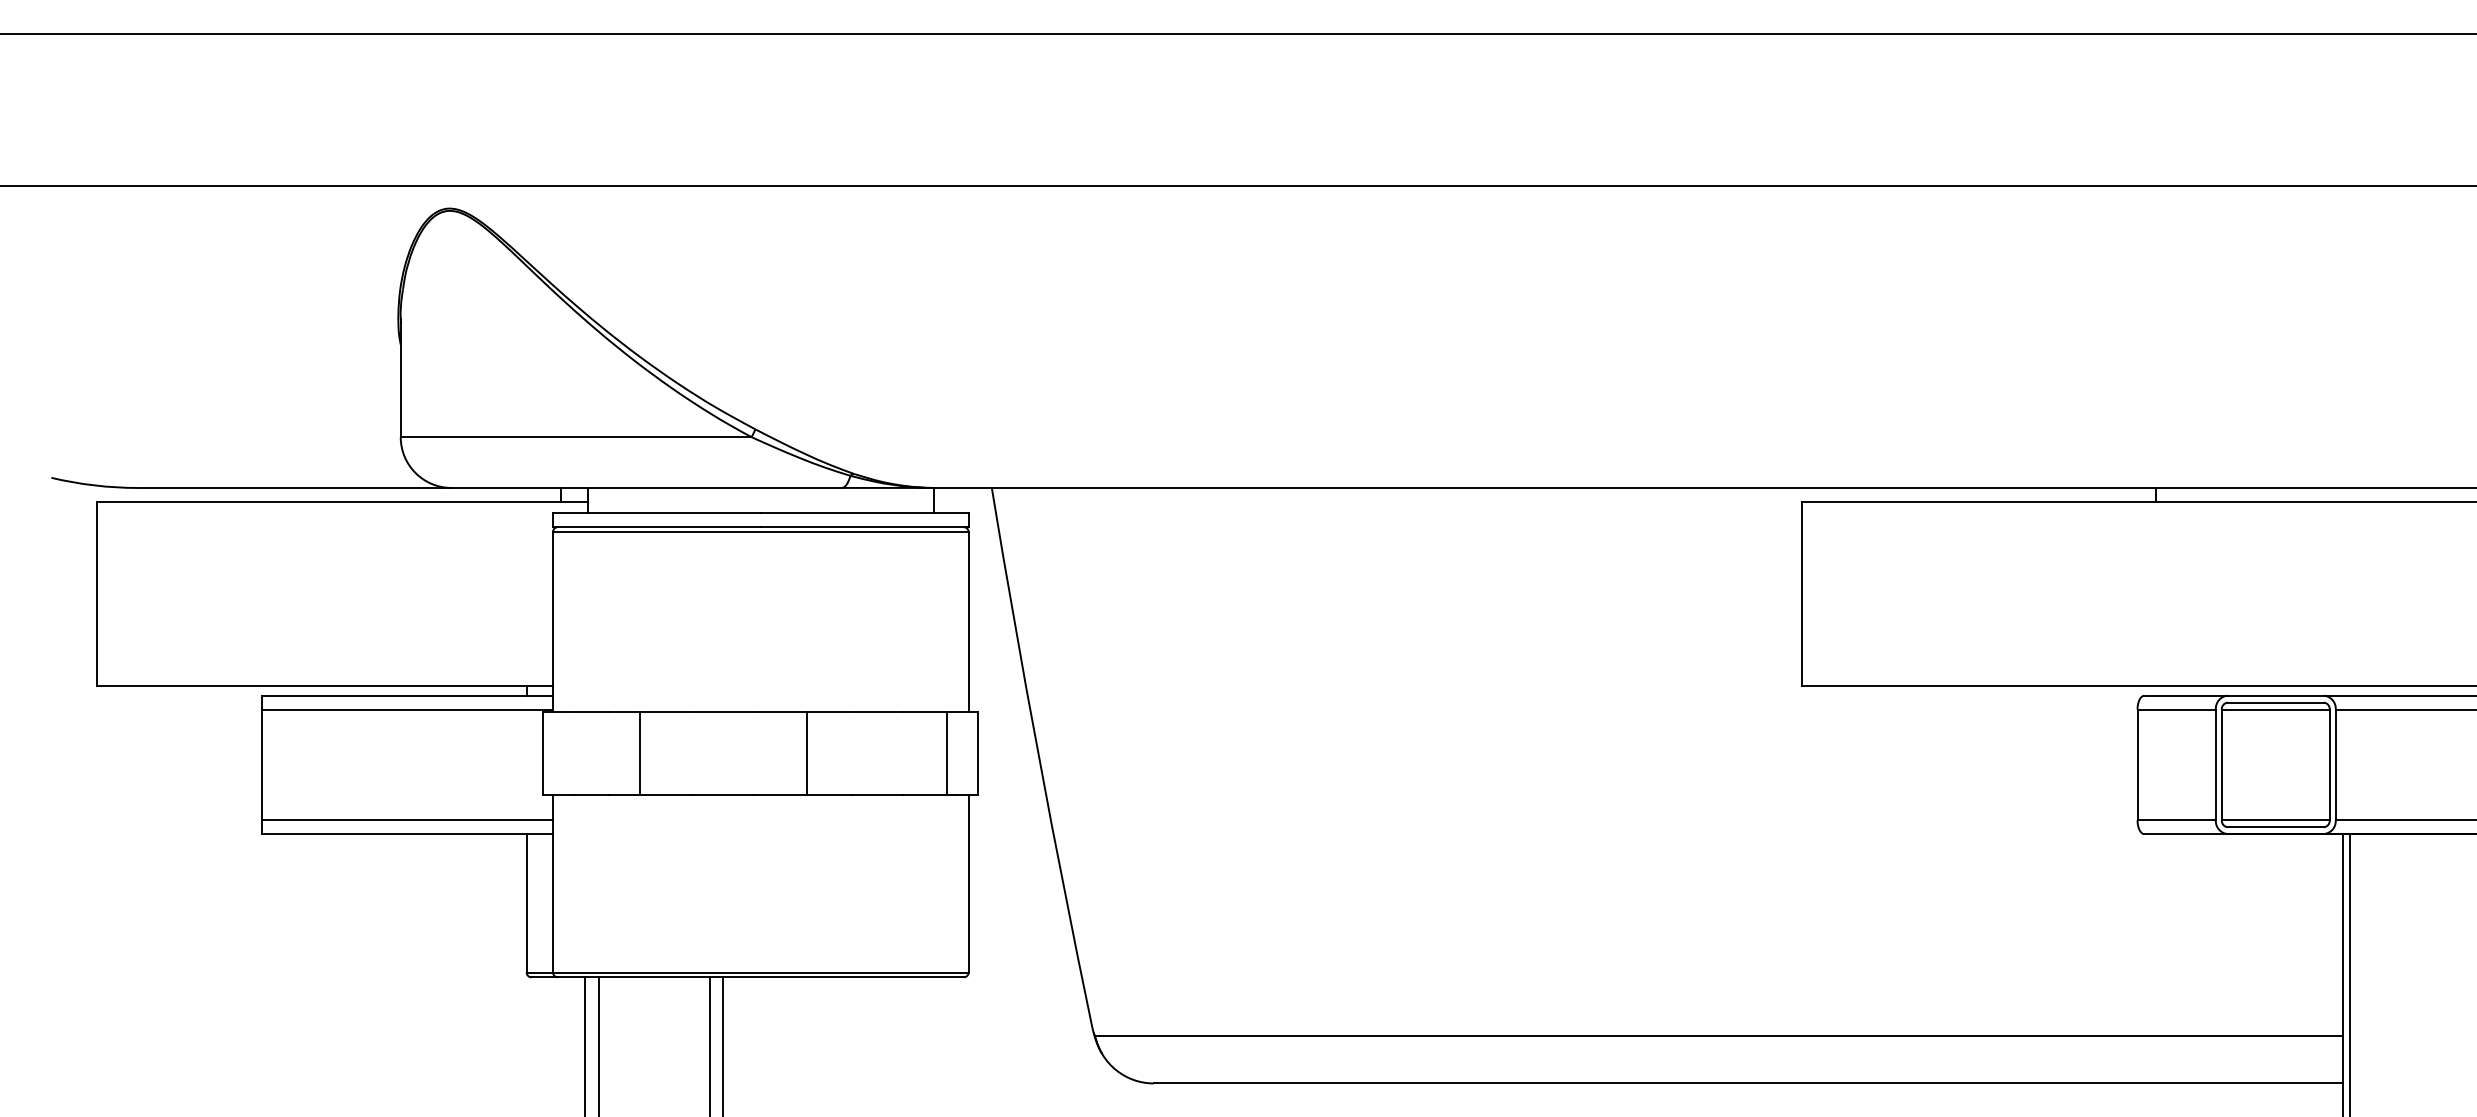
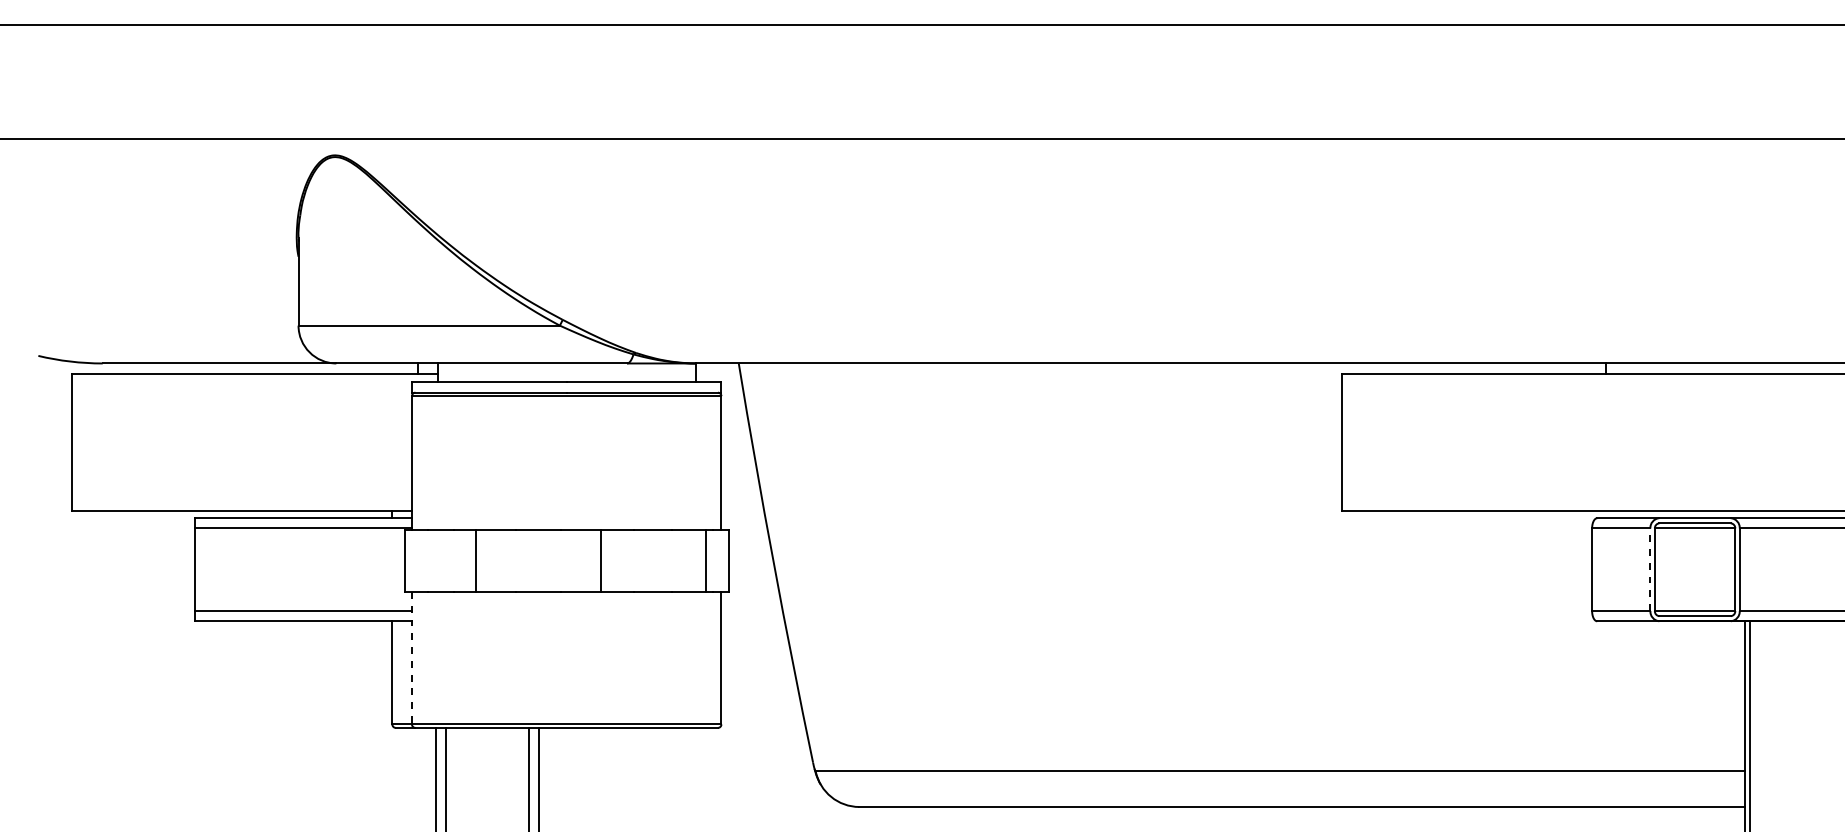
line: (2215, 764) -> (1650, 569), solid -> dashed
line: (553, 883) -> (412, 658), solid -> dashed

